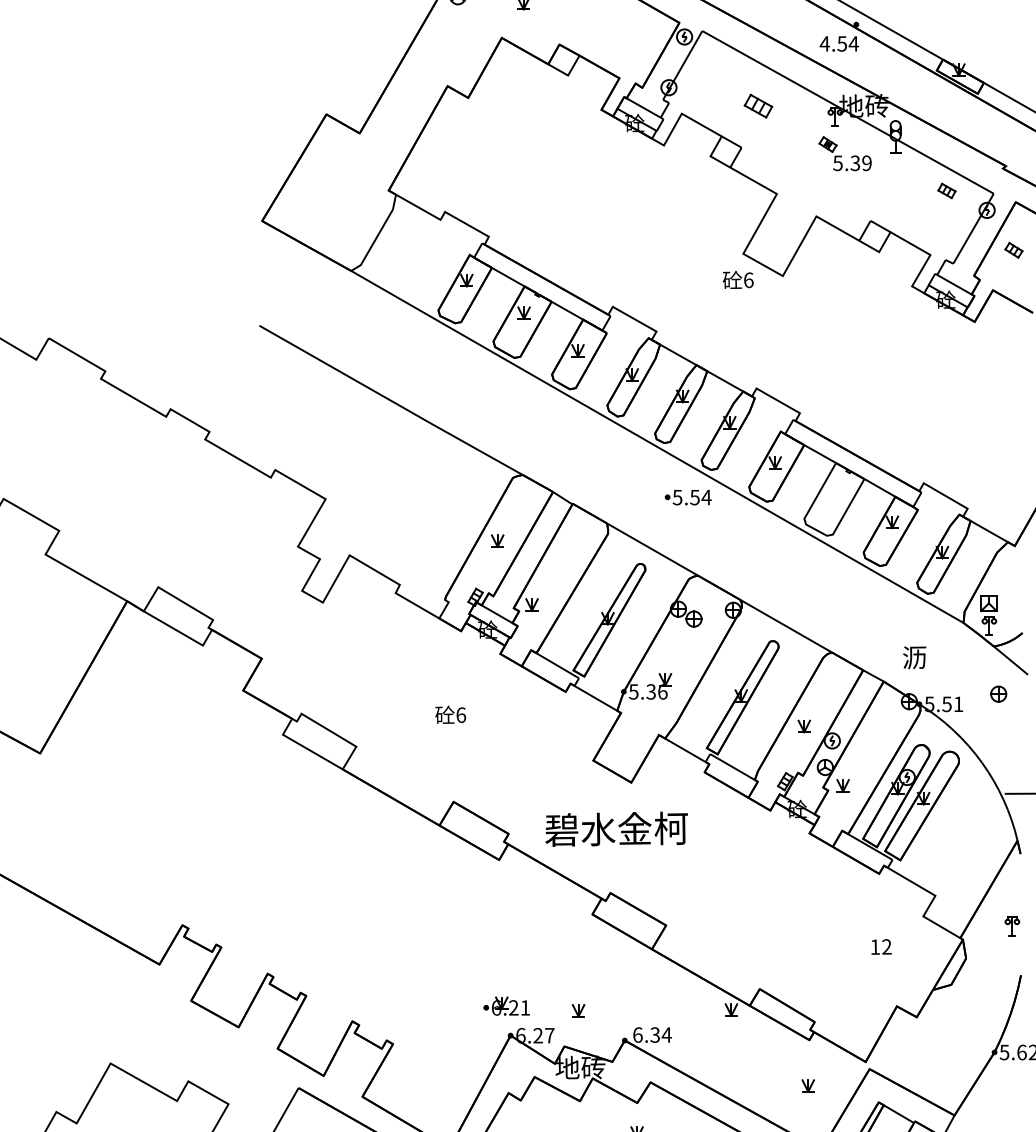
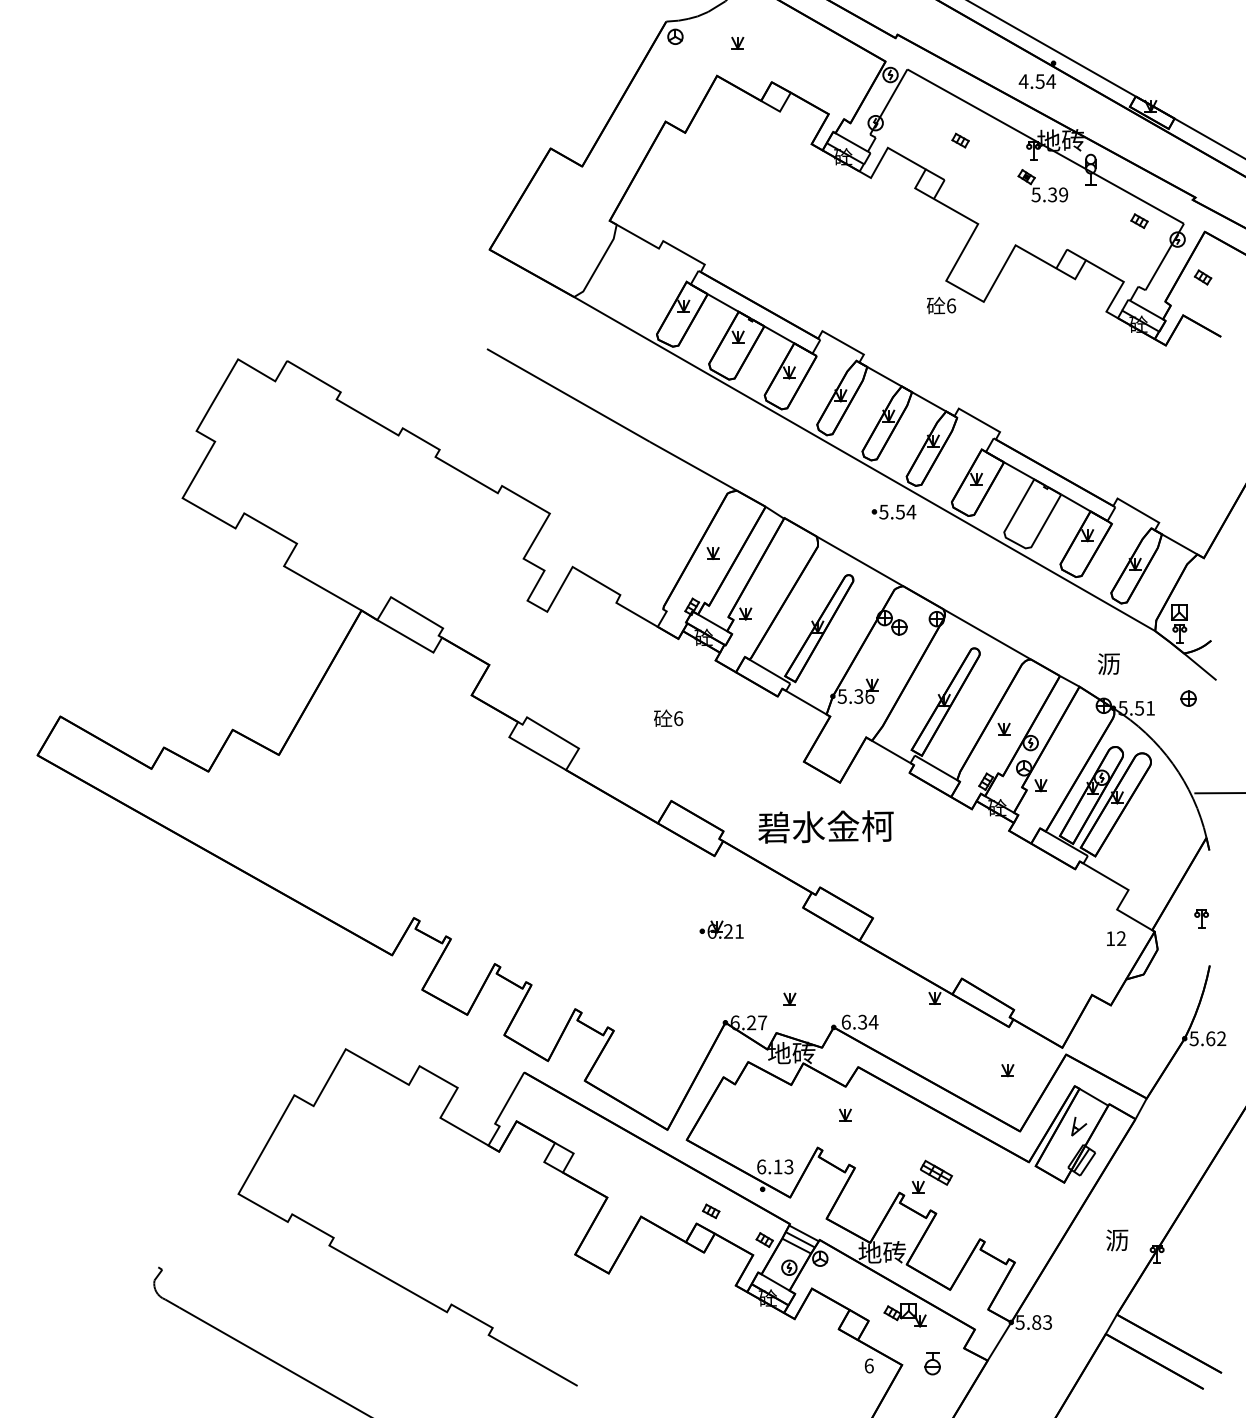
part: (758, 105) -> (960, 140), size x0.62
text: (881, 946) -> (1116, 938), moved
part: (506, 1005) -> (721, 929), moved

